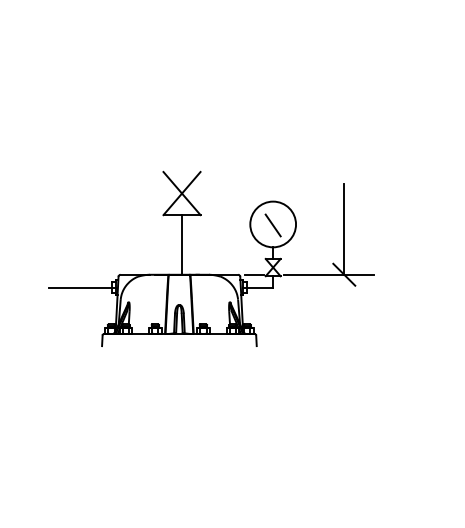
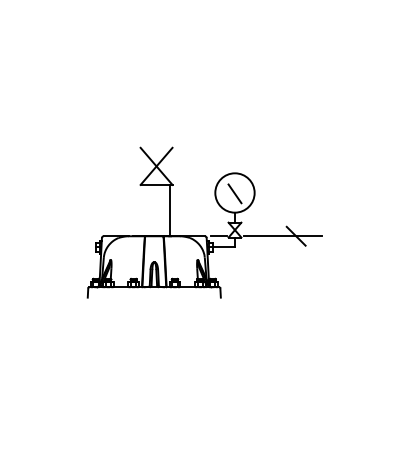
line: (344, 228) -> (296, 196), removed
line: (181, 244) -> (169, 210), moved
line: (80, 287) -> (69, 247), removed

